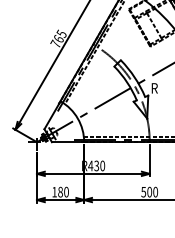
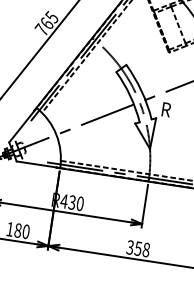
text: (149, 191) -> (138, 247), 500 -> 358

